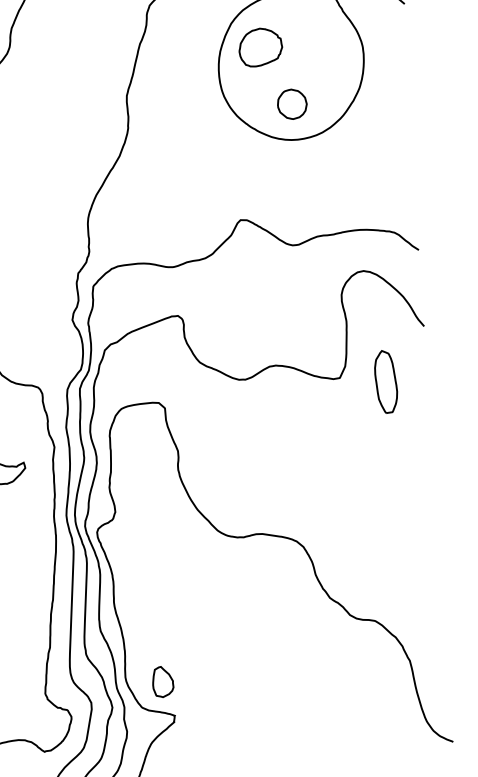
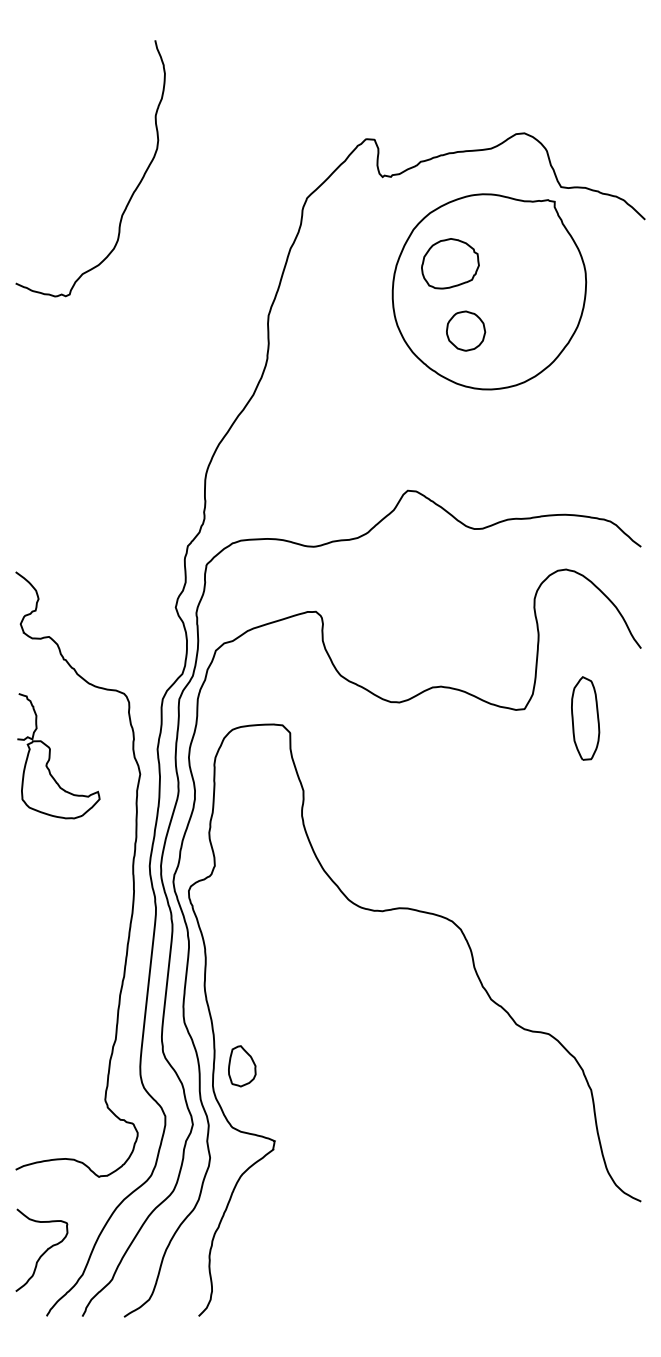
part: (292, 103) -> (466, 330), moved
part: (163, 682) -> (242, 1066), moved

